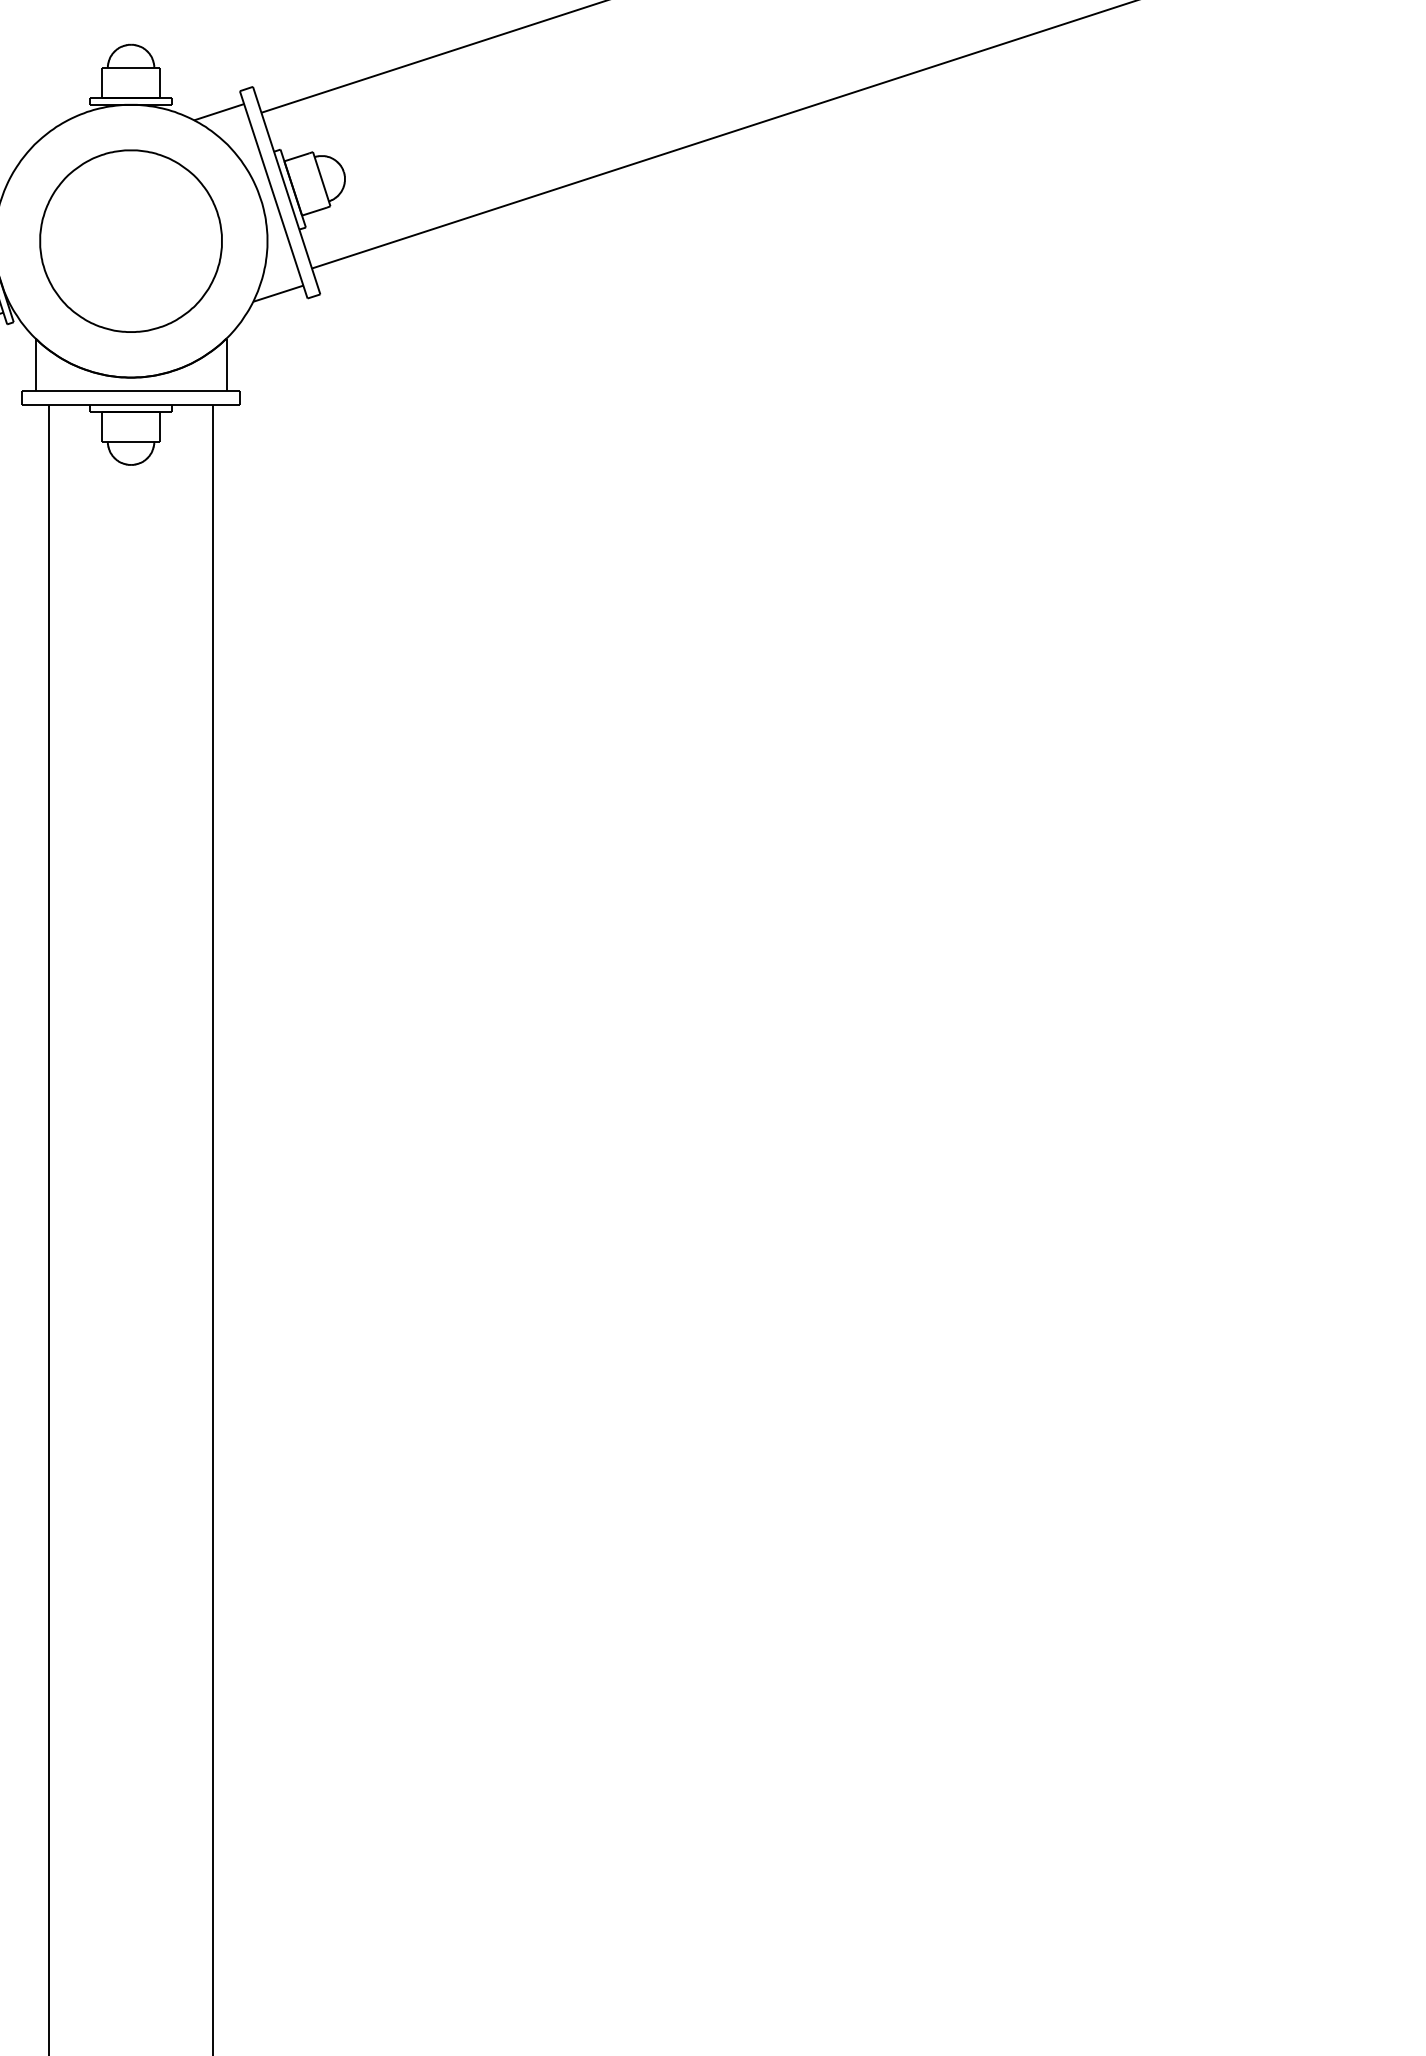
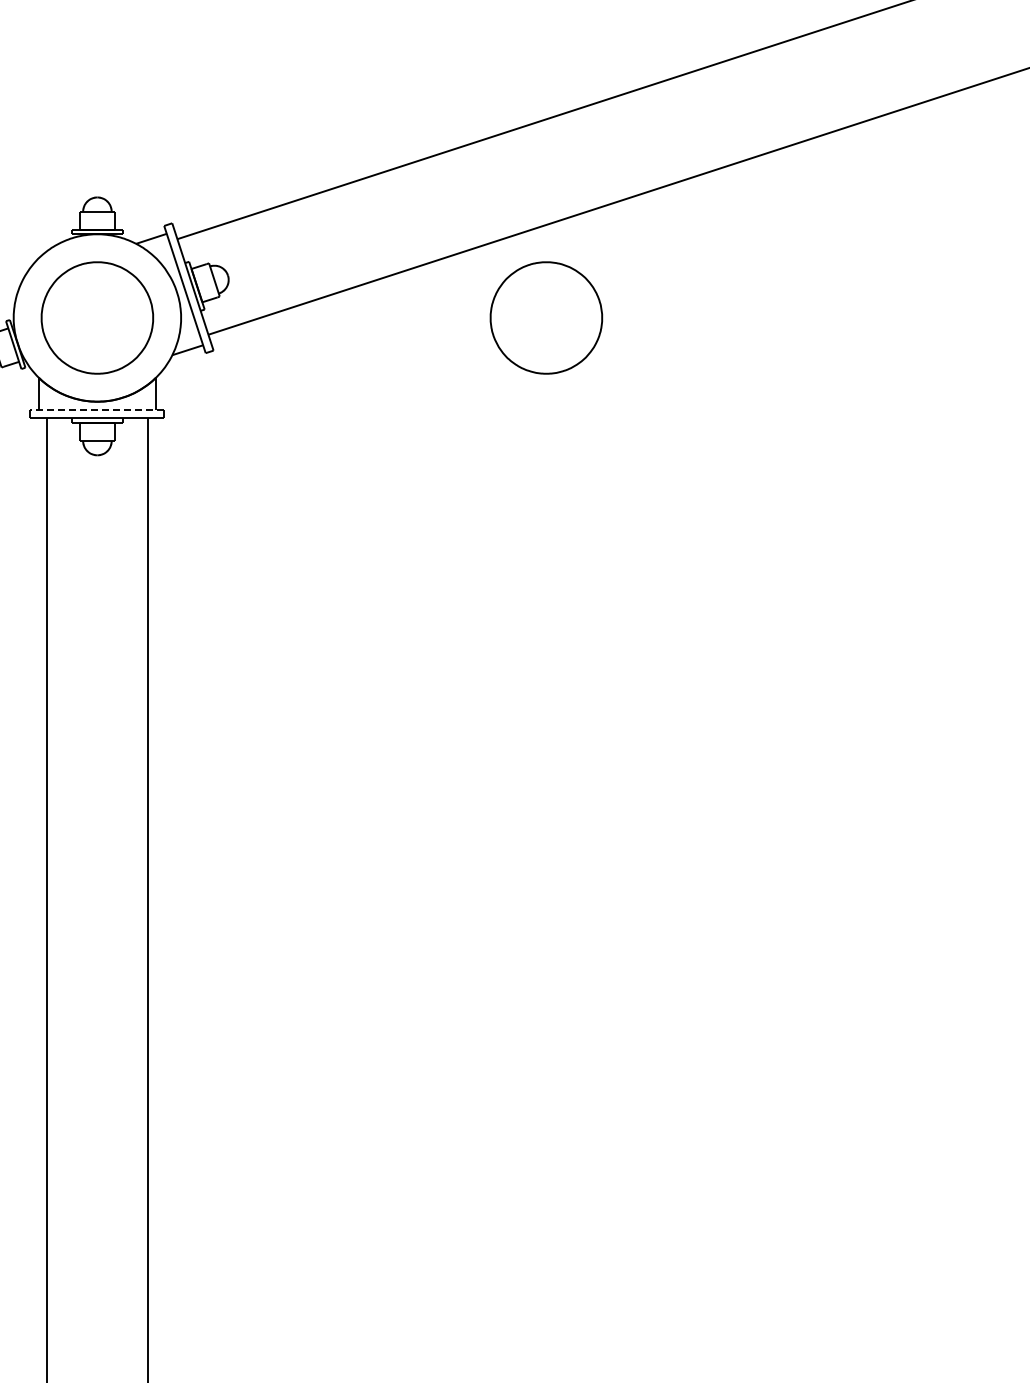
part: (862, 240) -> (546, 317), added
line: (131, 391) -> (97, 410), solid -> dashed

